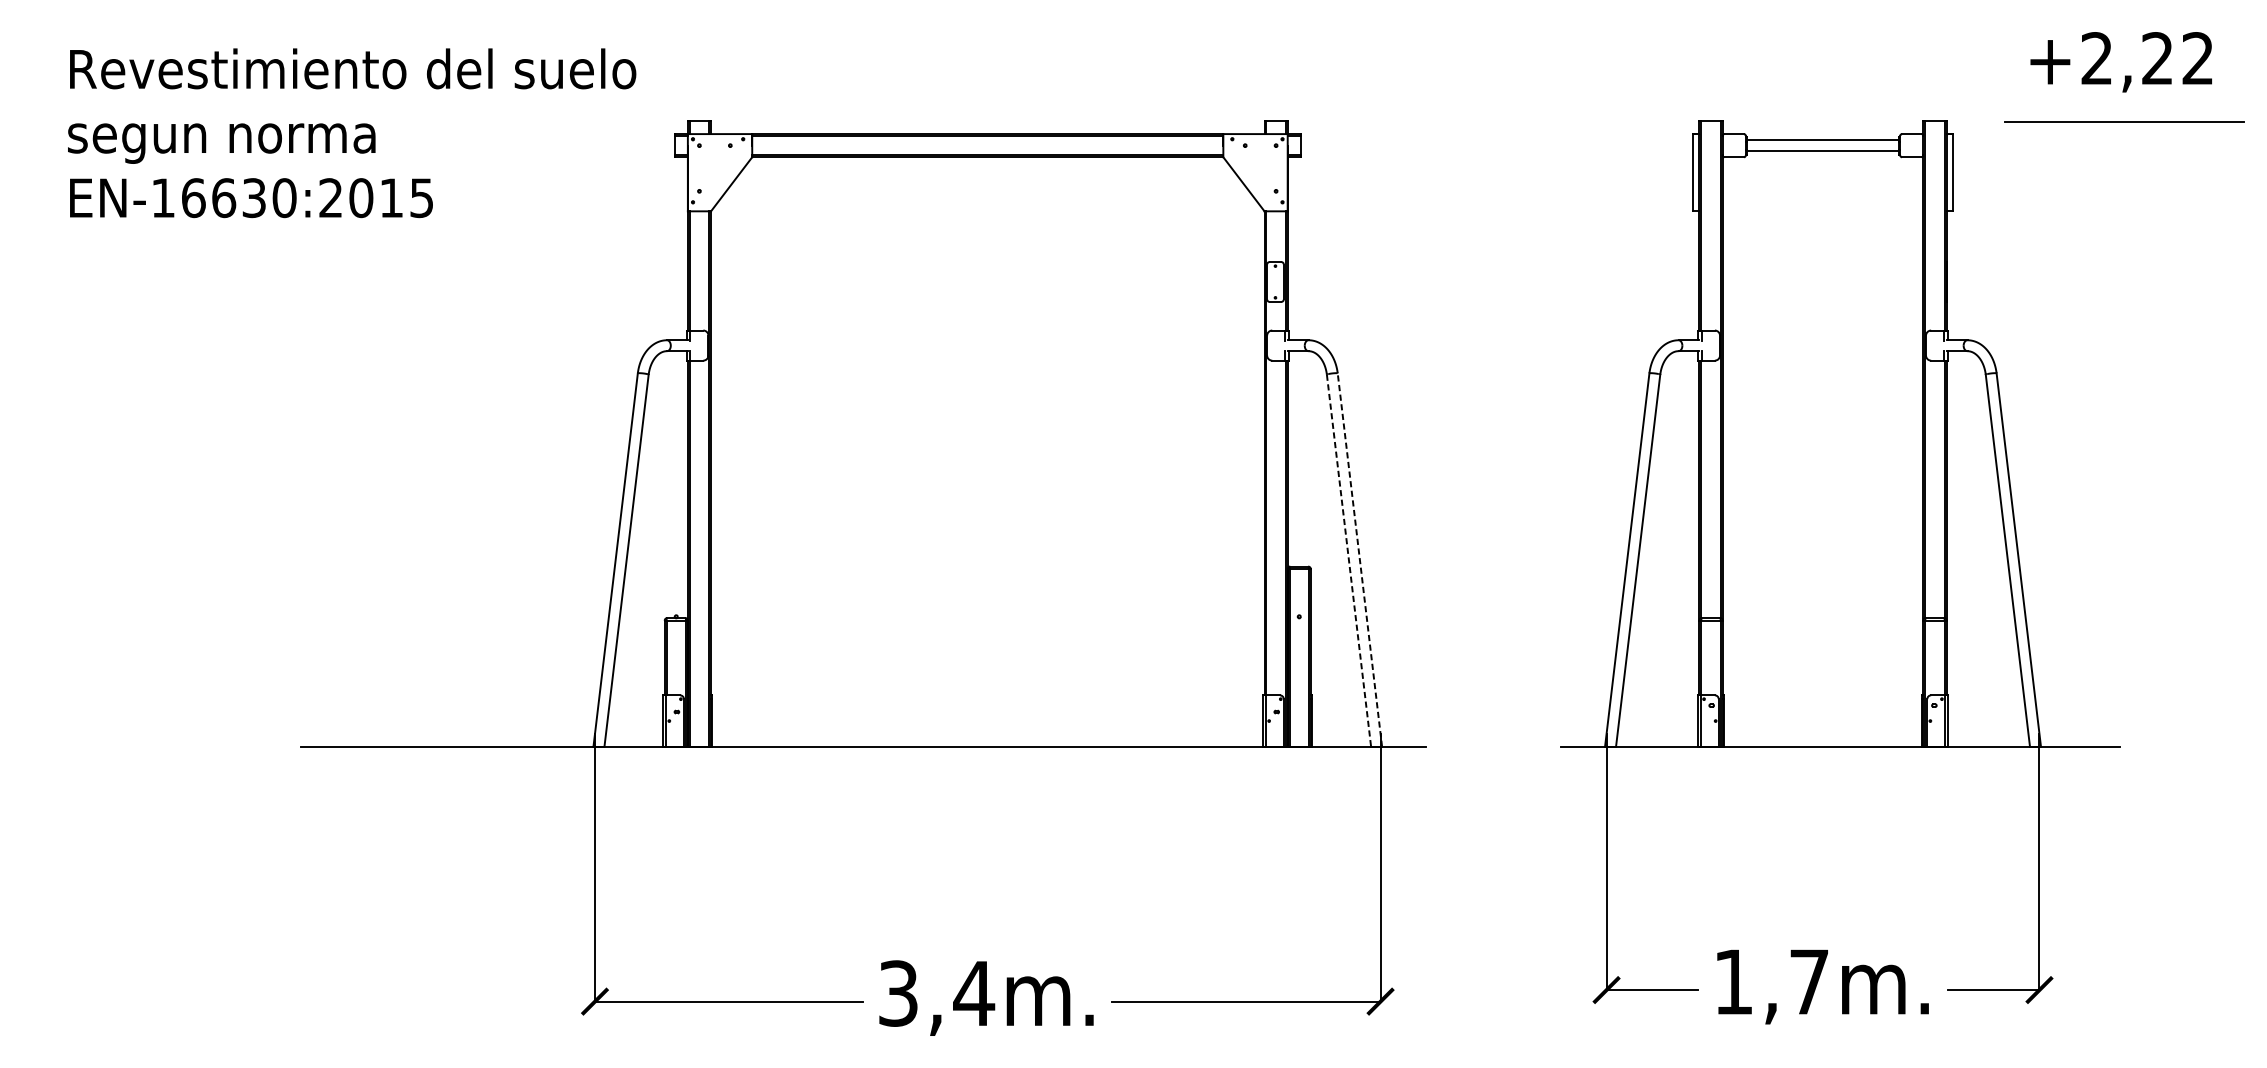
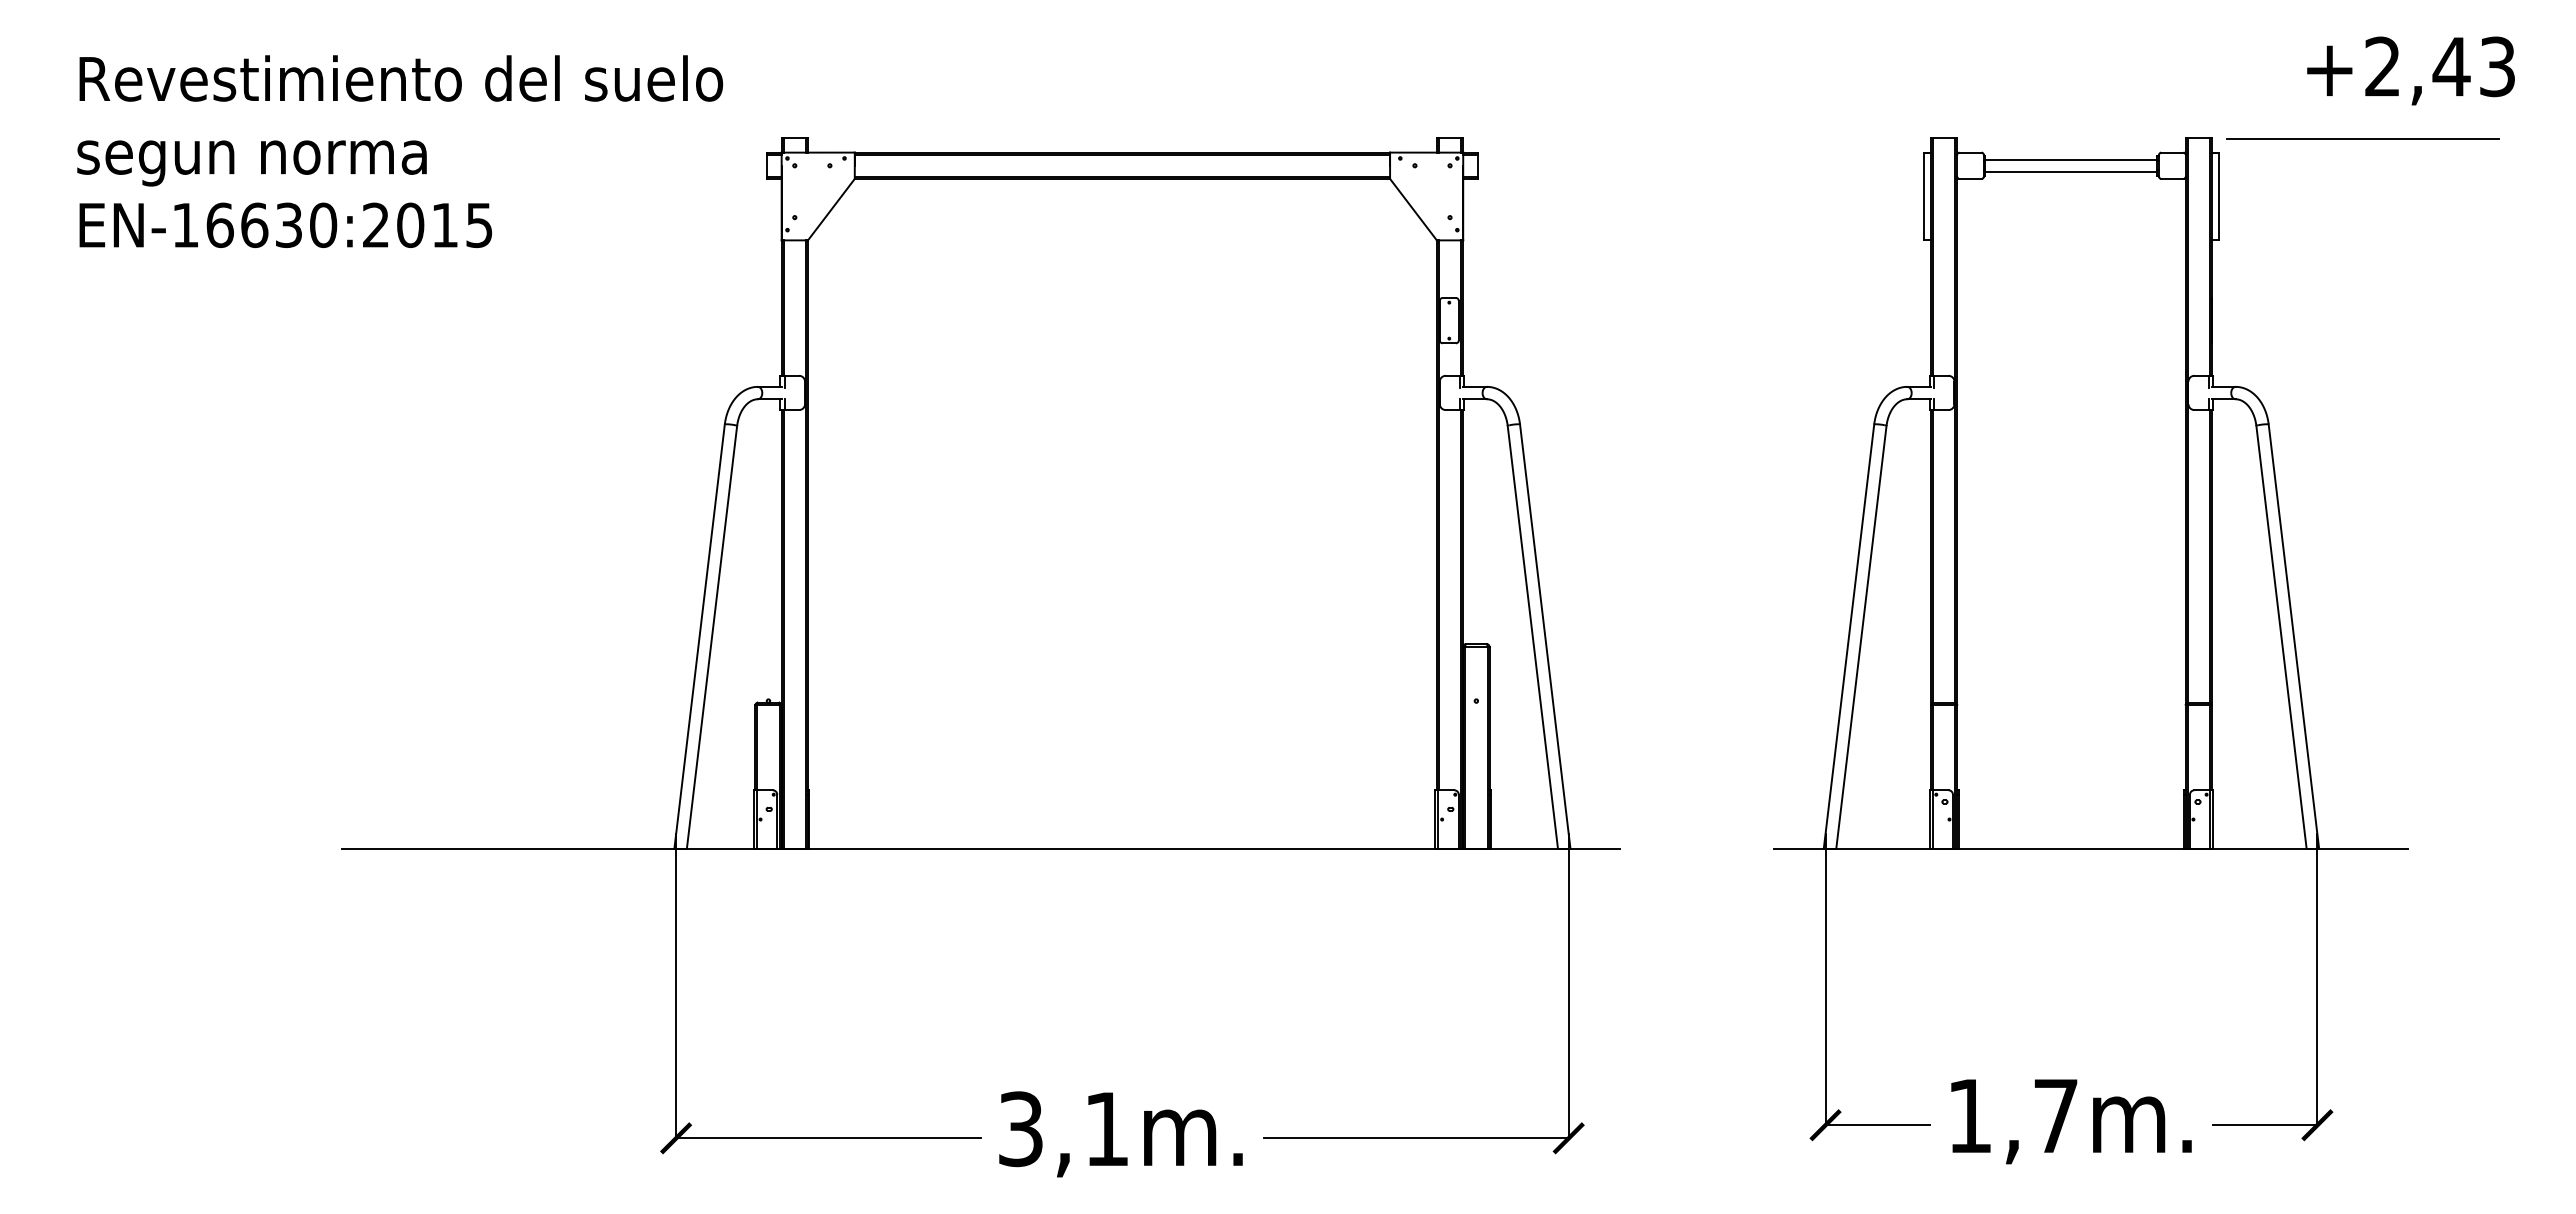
text: (2176, 58) -> (2473, 66), +2,22 -> +2,43
line: (2124, 121) -> (2362, 138), moved
line: (1360, 559) -> (1545, 636), dashed -> solid
line: (1348, 560) -> (1532, 637), dashed -> solid
text: (973, 992) -> (1106, 1128), 3,4m. -> 3,1m.

